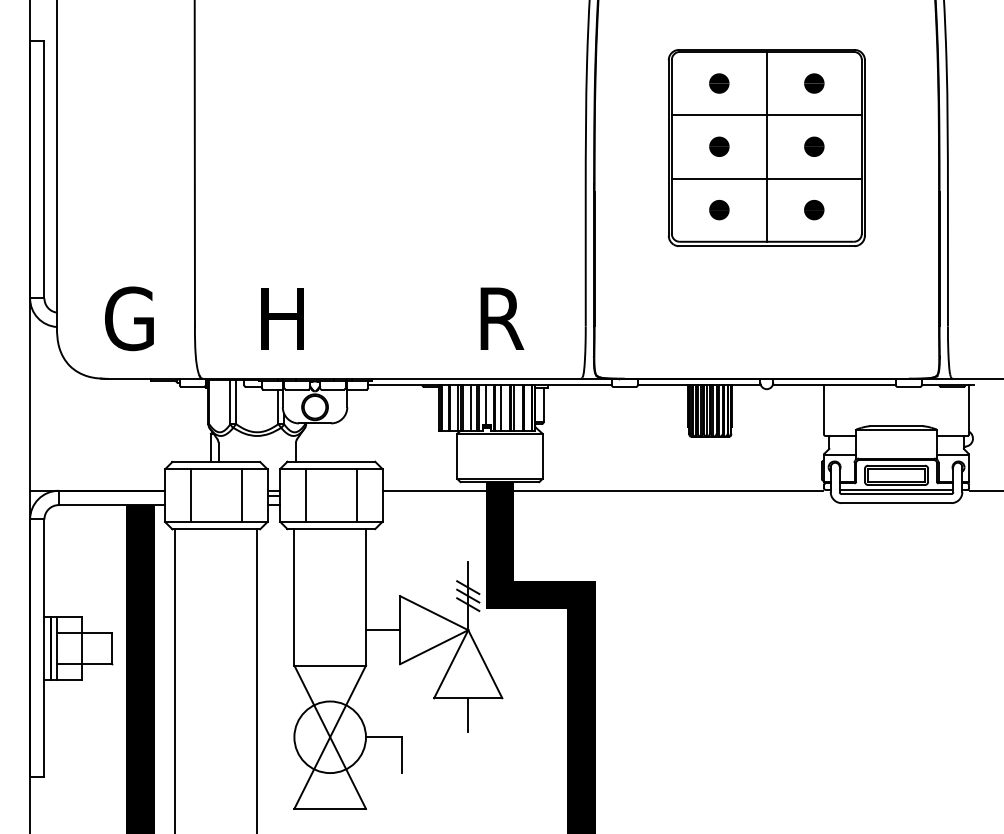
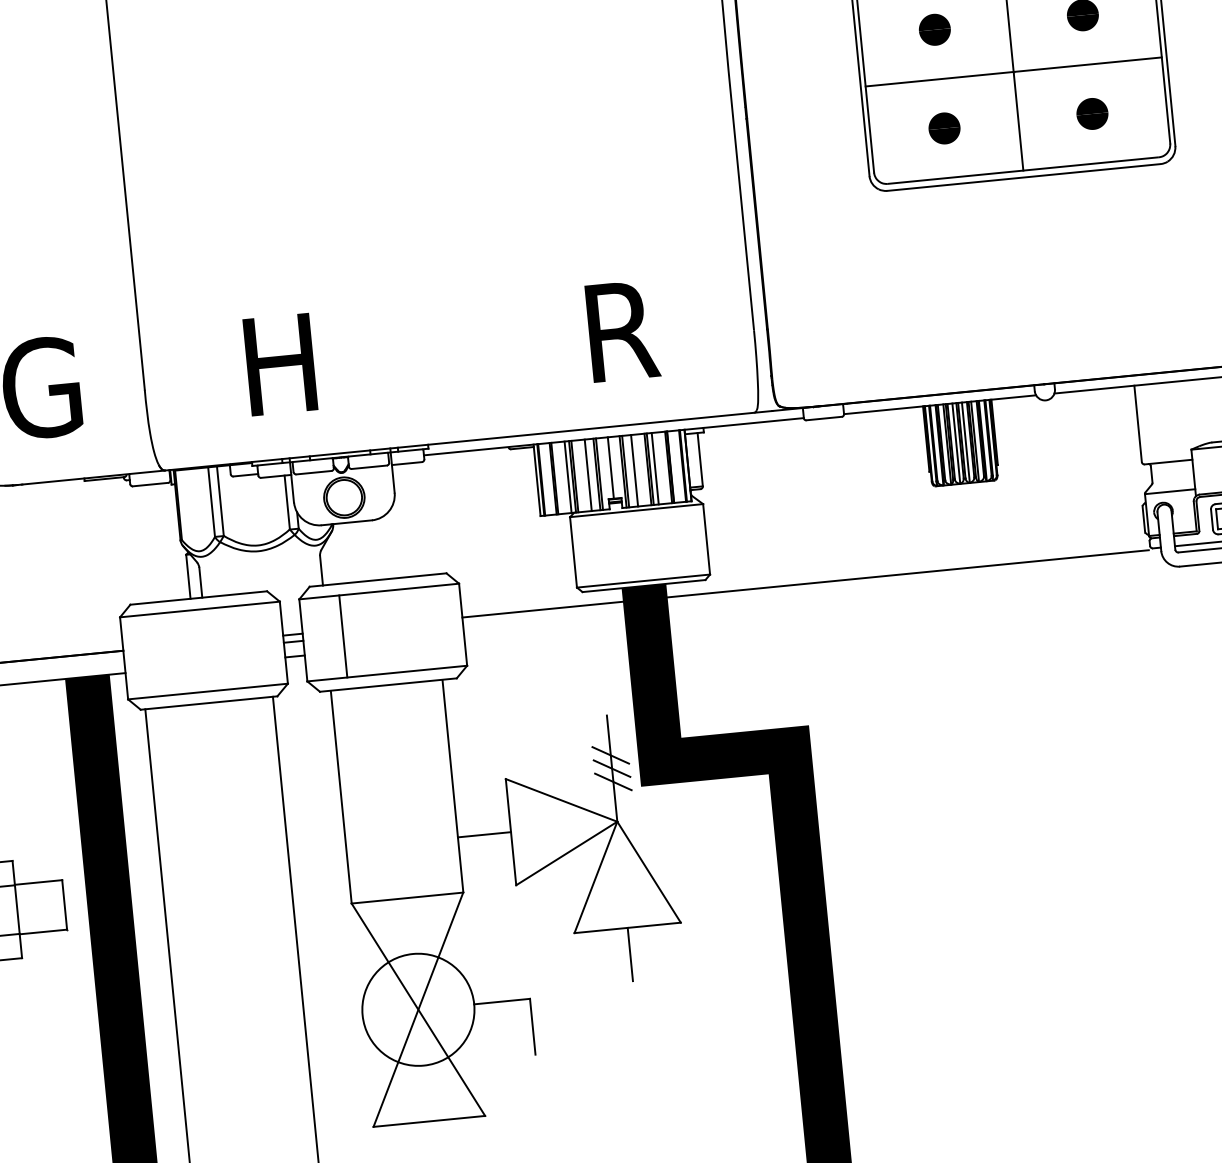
line: (190, 495) -> (163, 654), removed
line: (241, 495) -> (243, 646), removed
line: (356, 495) -> (422, 628), removed

